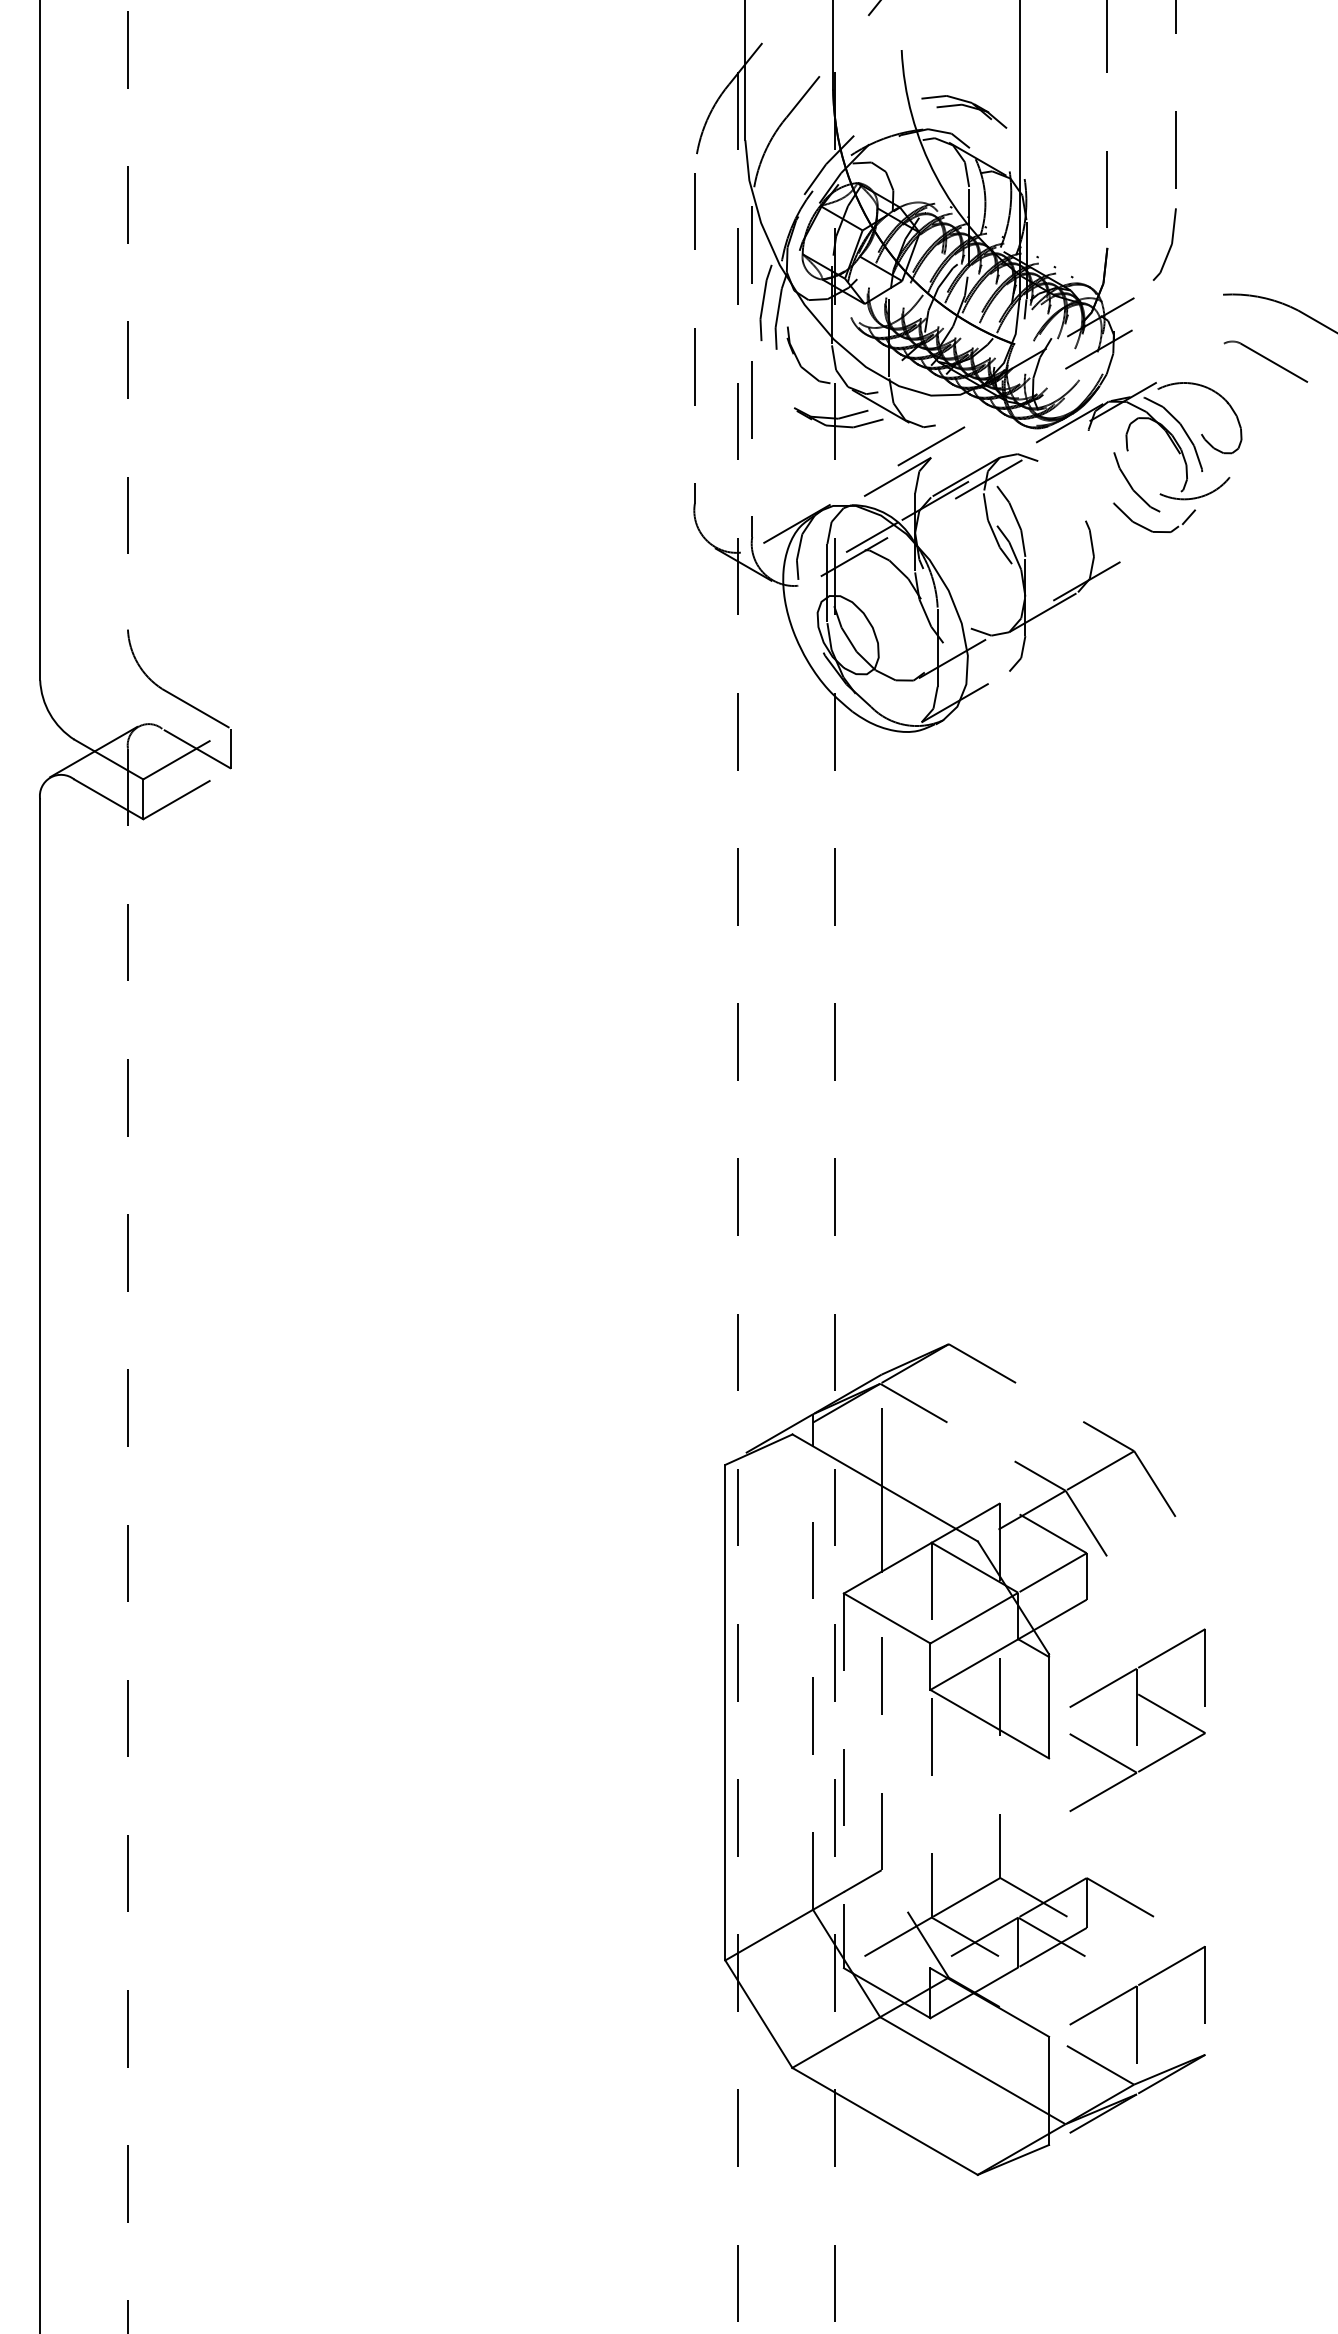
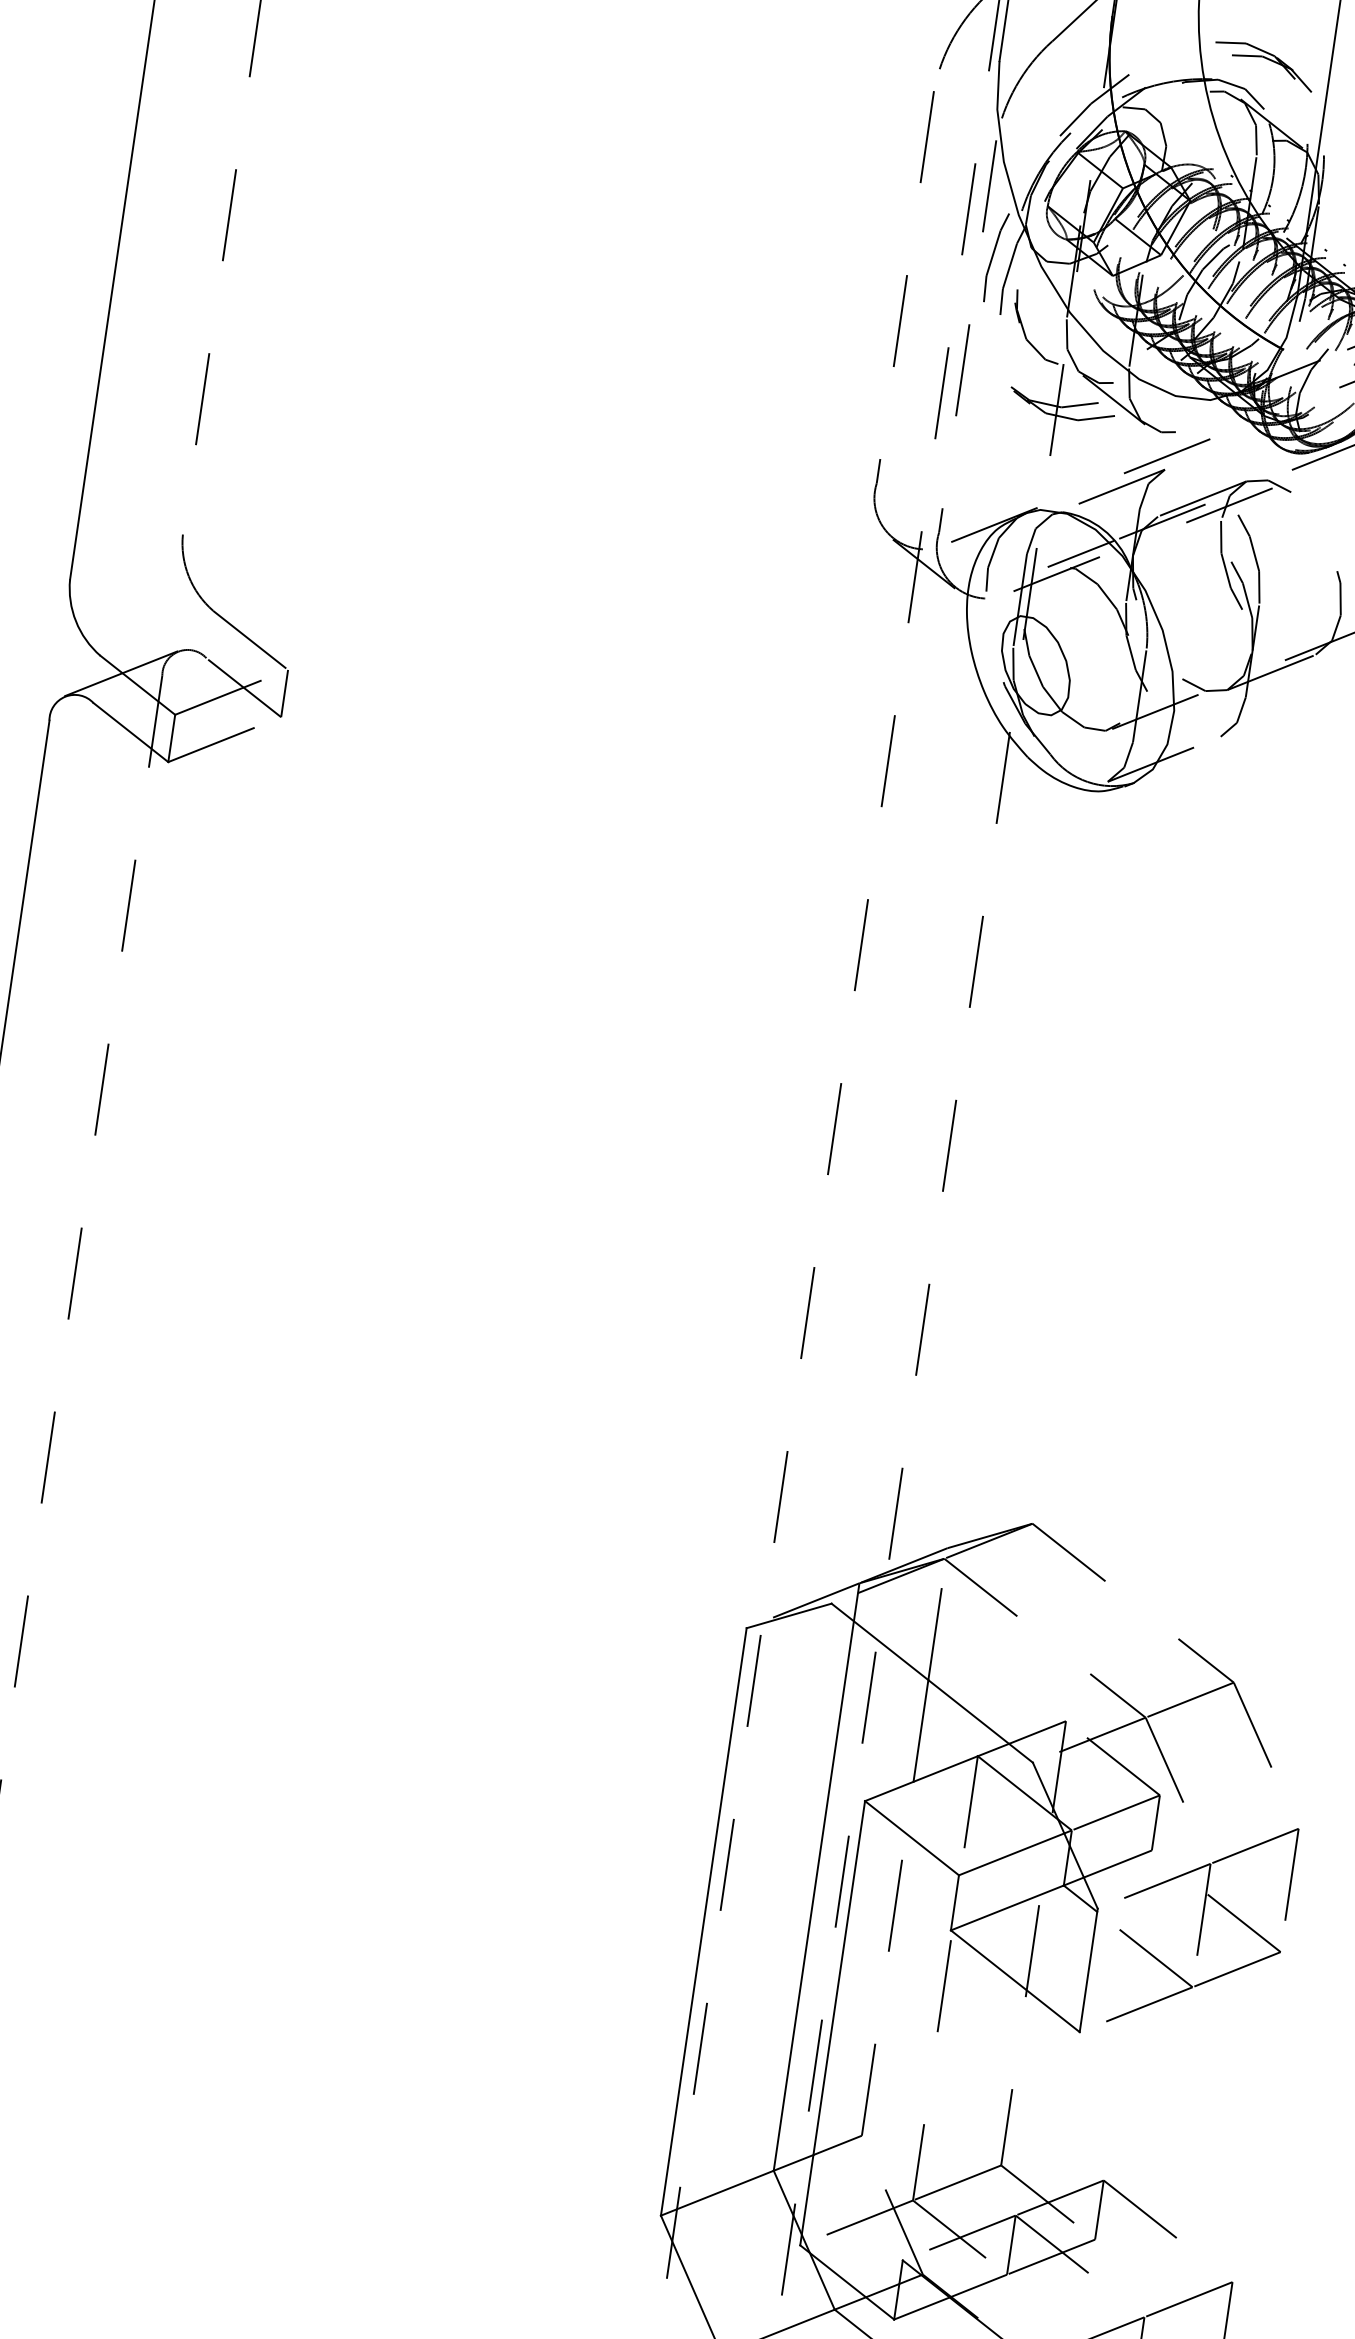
line: (813, 1678) -> (814, 1896), dashed -> solid
part: (1137, 1720) -> (1202, 1925), moved
line: (843, 1781) -> (832, 2023), dashed -> solid

